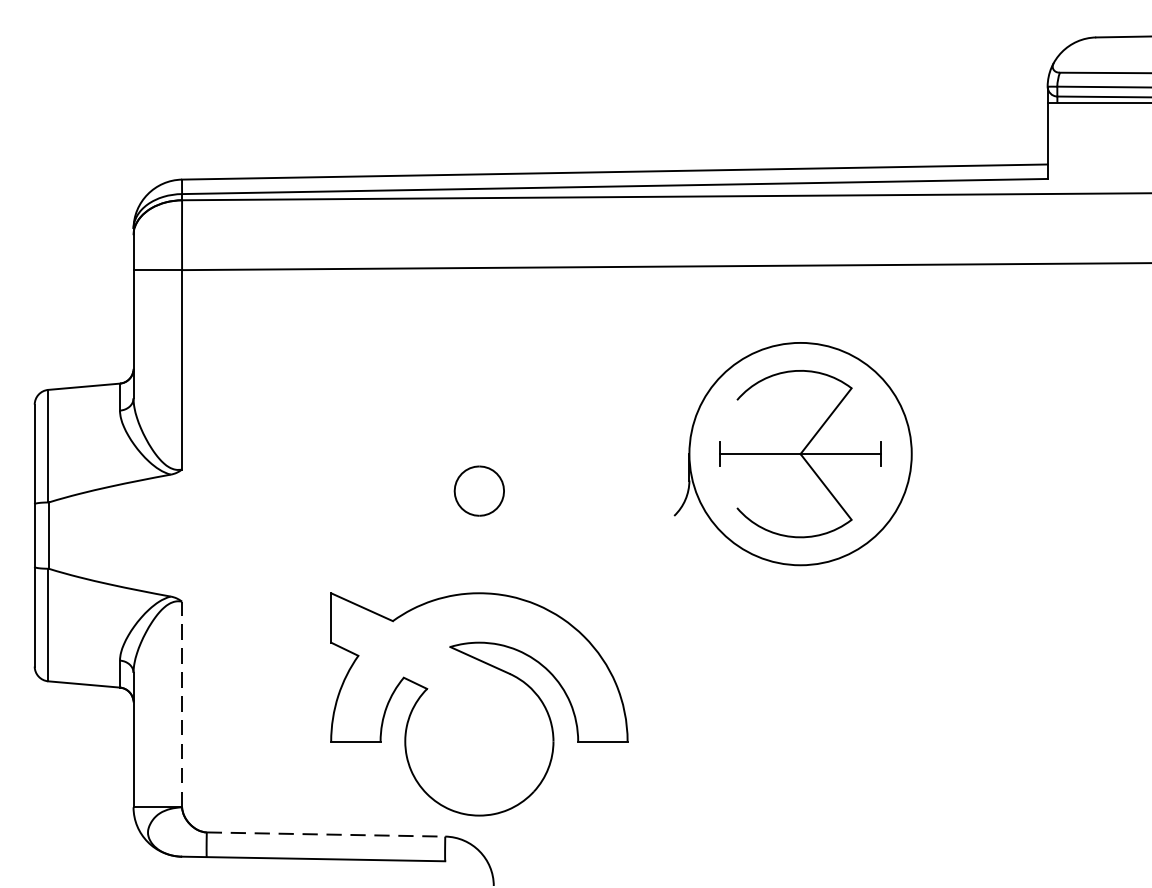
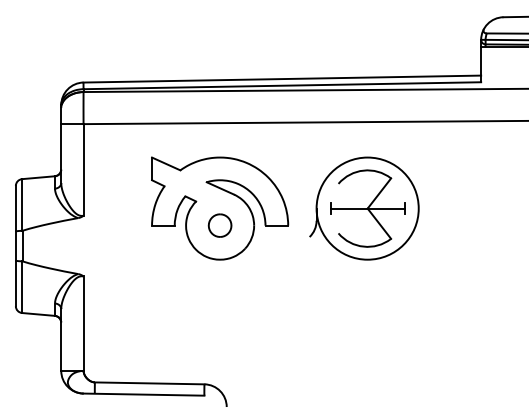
line: (181, 704) -> (83, 323), dashed -> solid
part: (480, 704) -> (220, 208), moved
line: (325, 834) -> (149, 383), dashed -> solid

